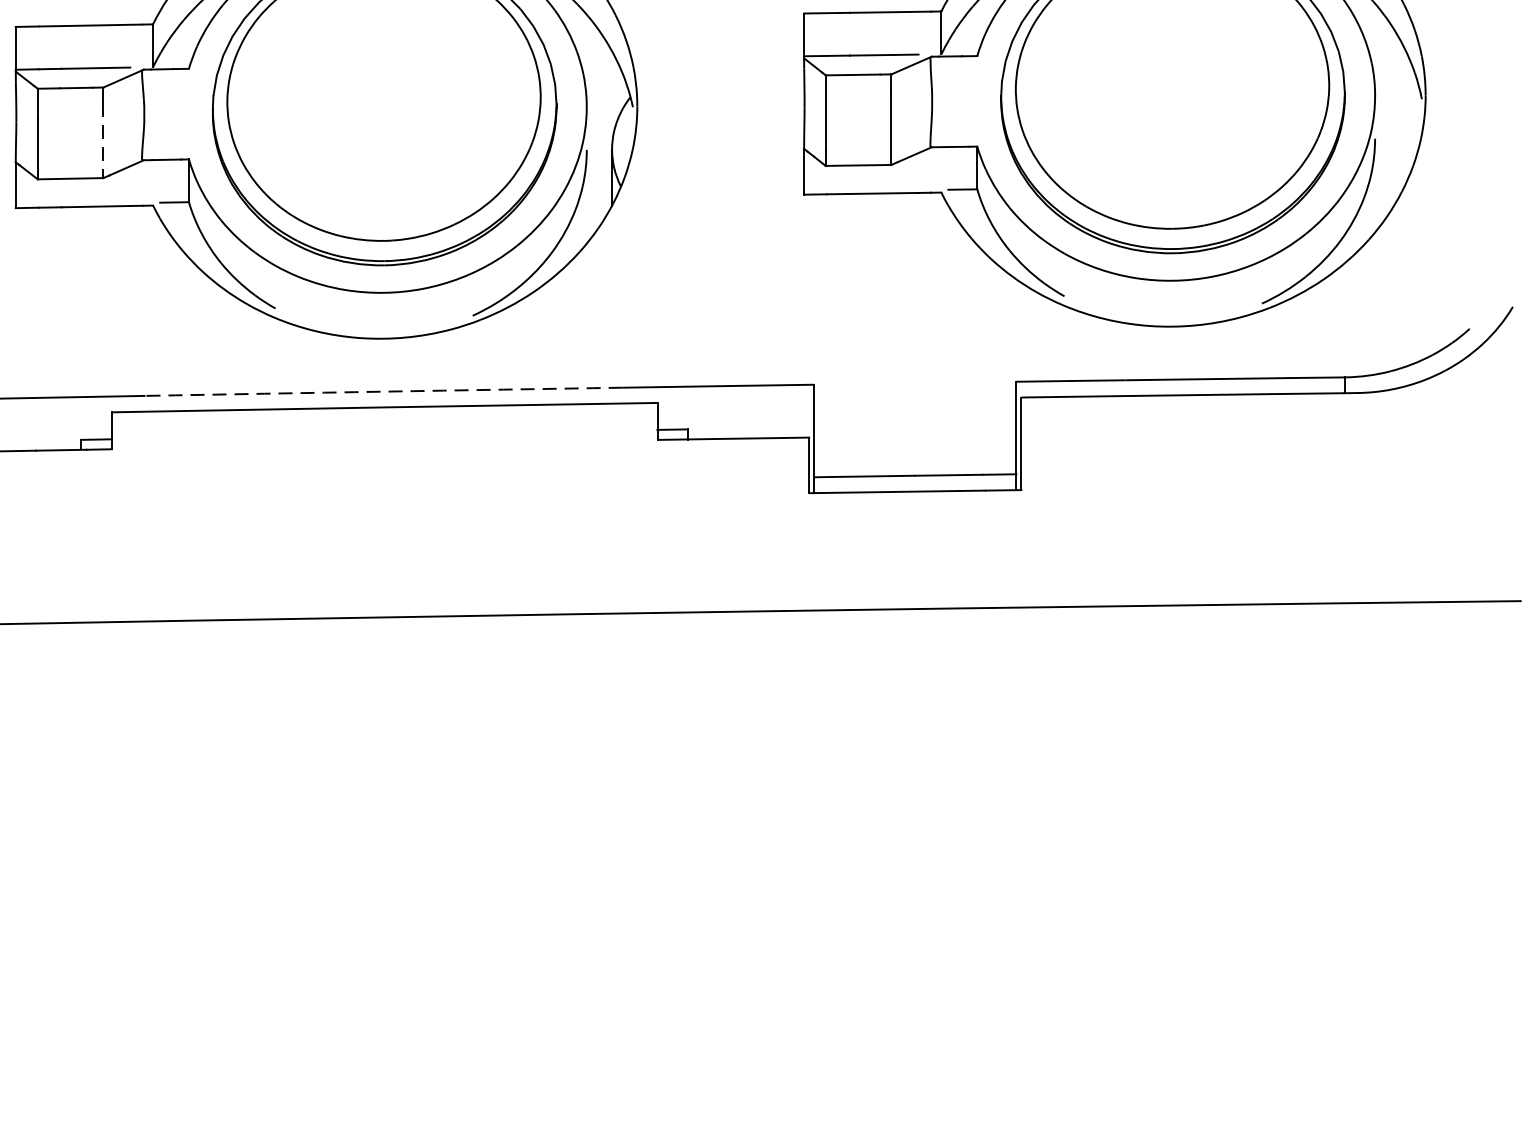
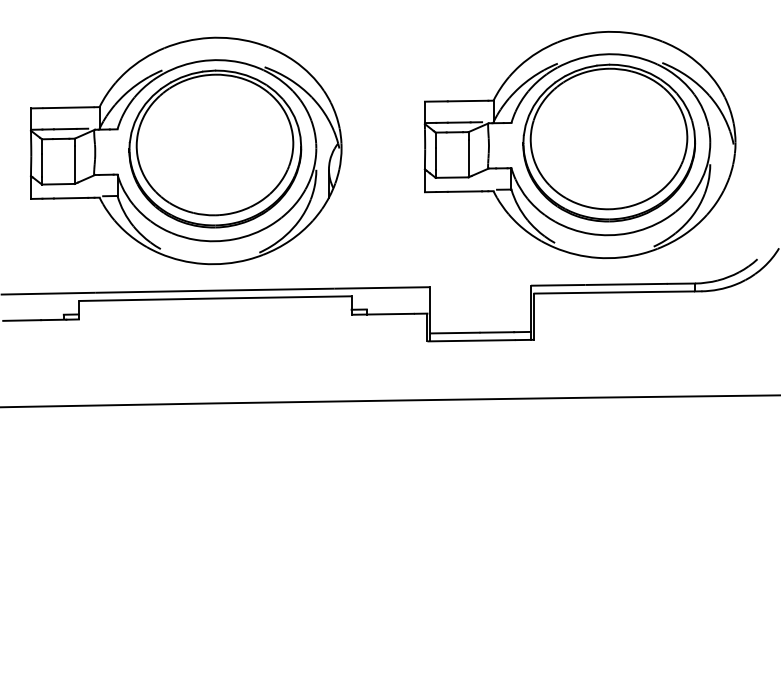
line: (102, 141) -> (74, 165), dashed -> solid
arc: (384, 391) -> (215, 290), dashed -> solid

